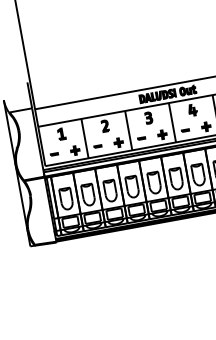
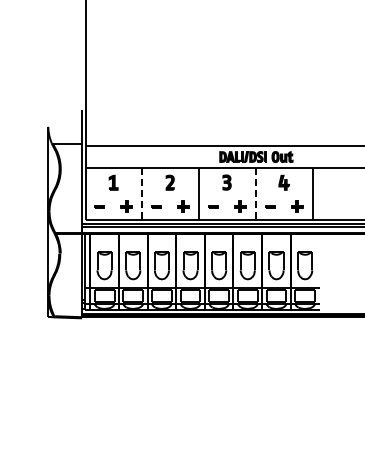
line: (172, 122) -> (255, 193), solid -> dashed
line: (84, 138) -> (141, 193), solid -> dashed

